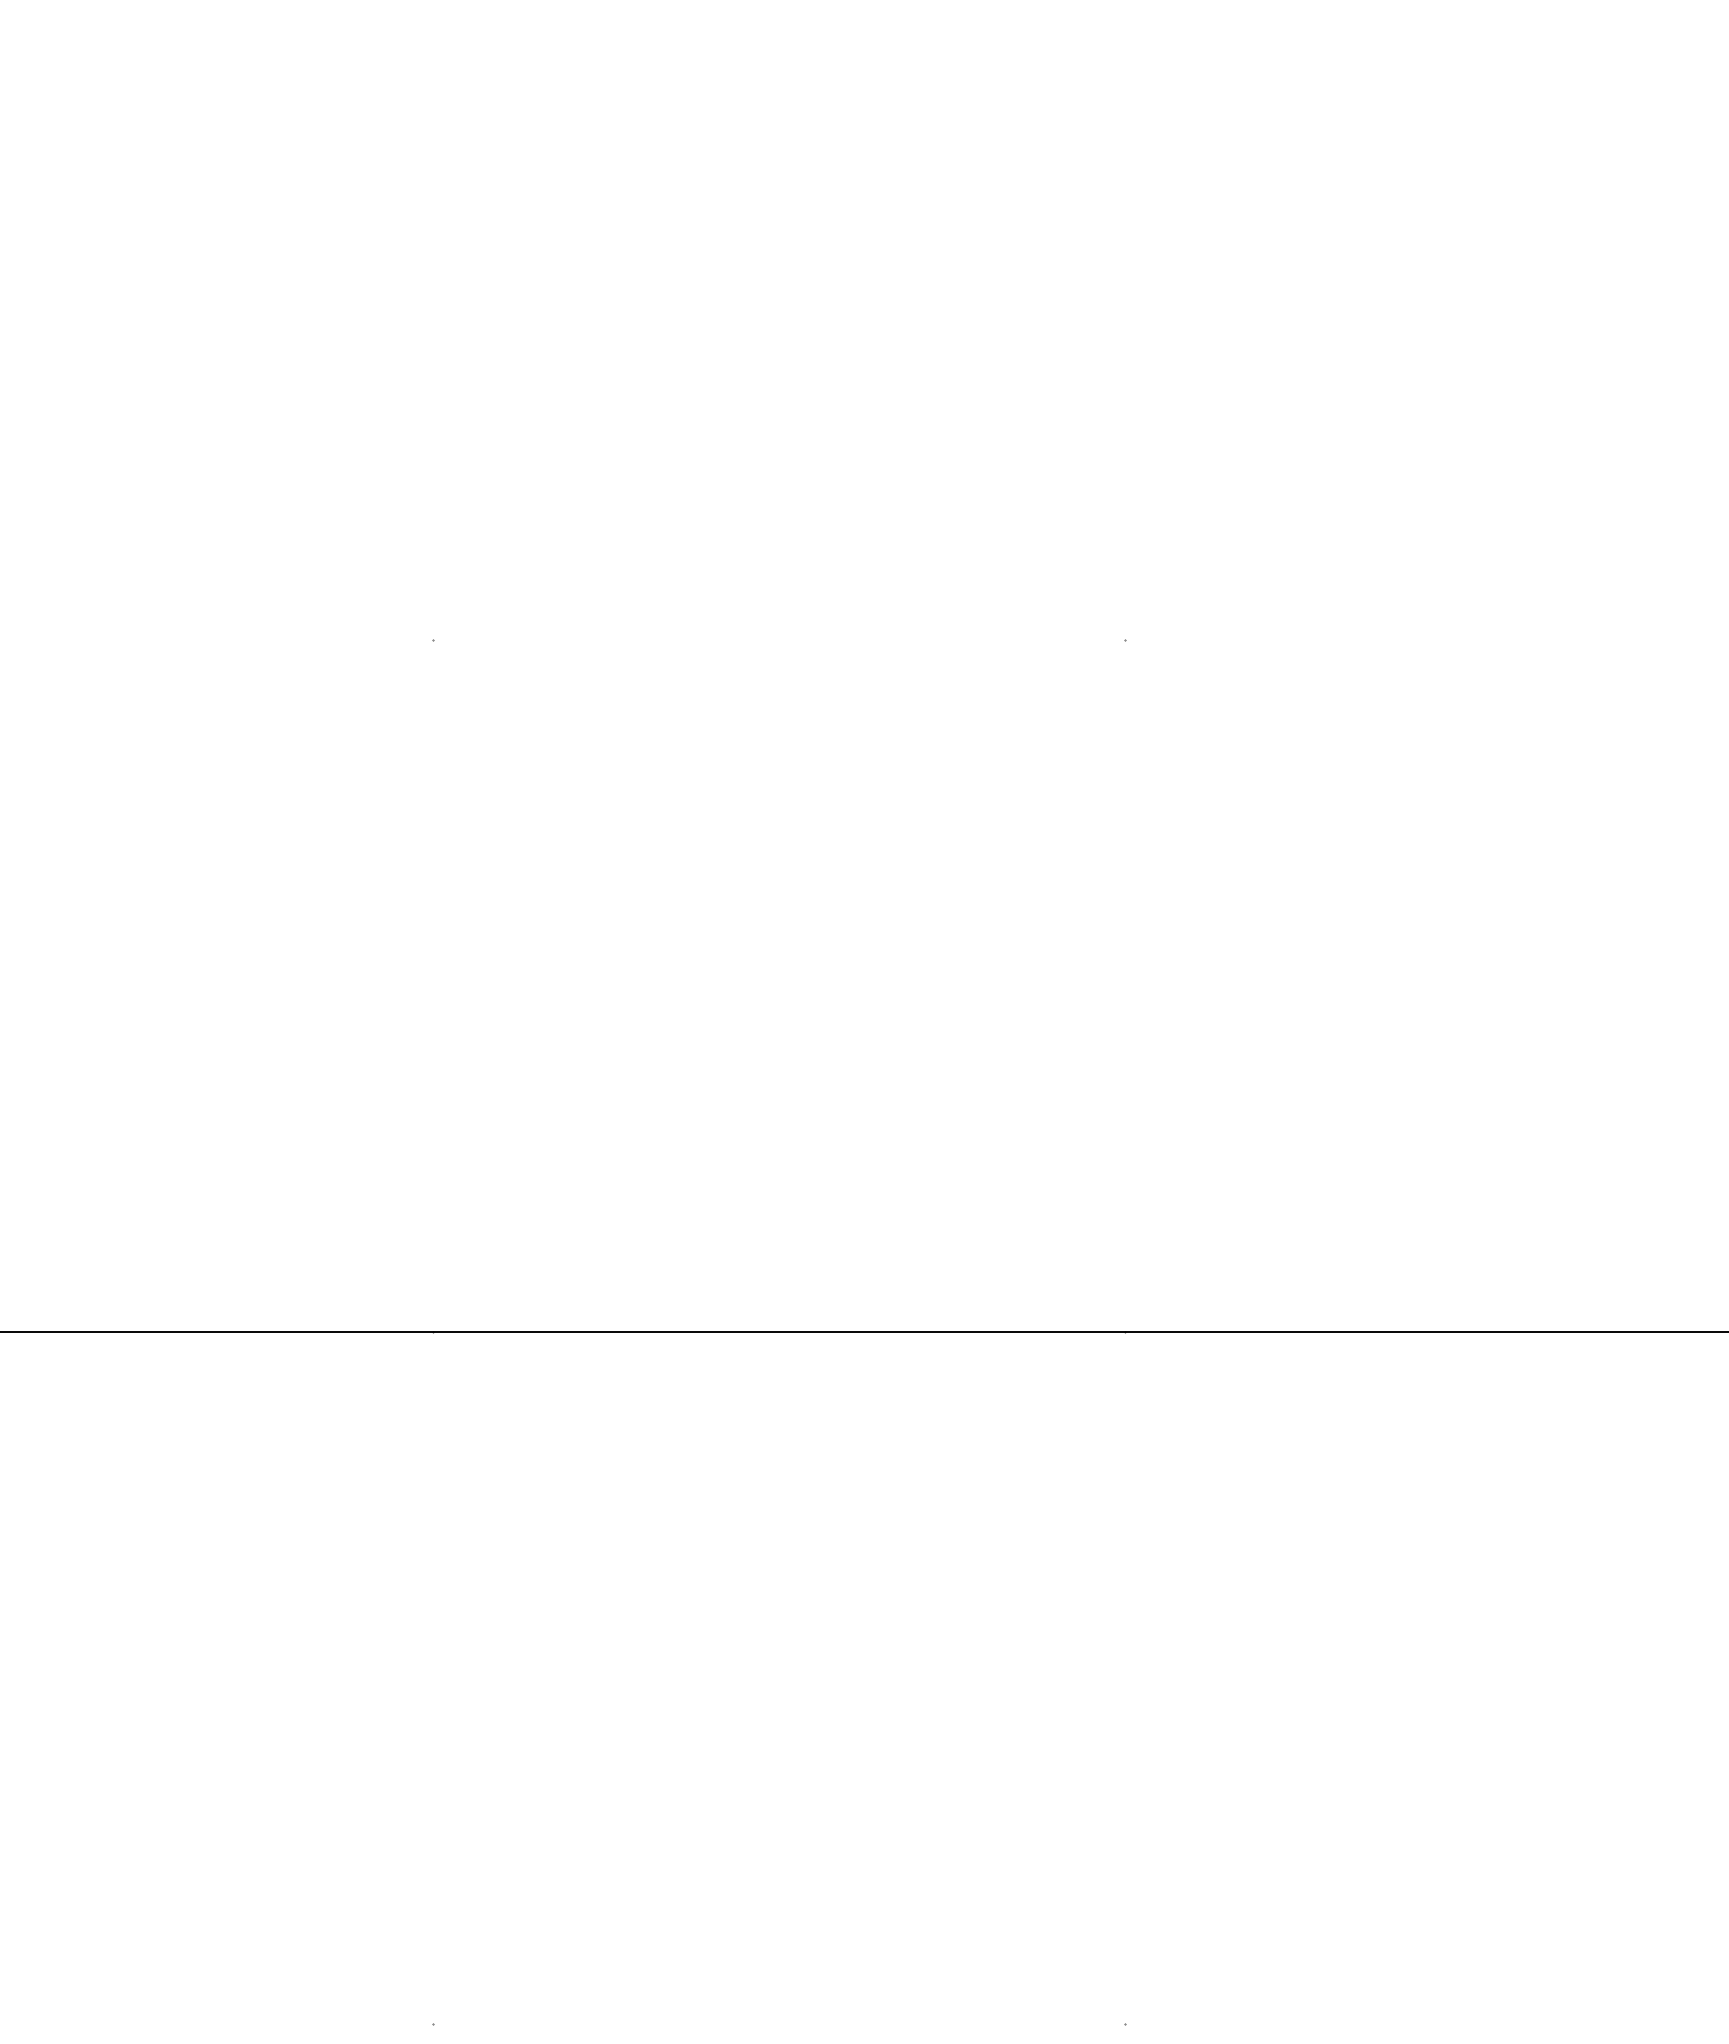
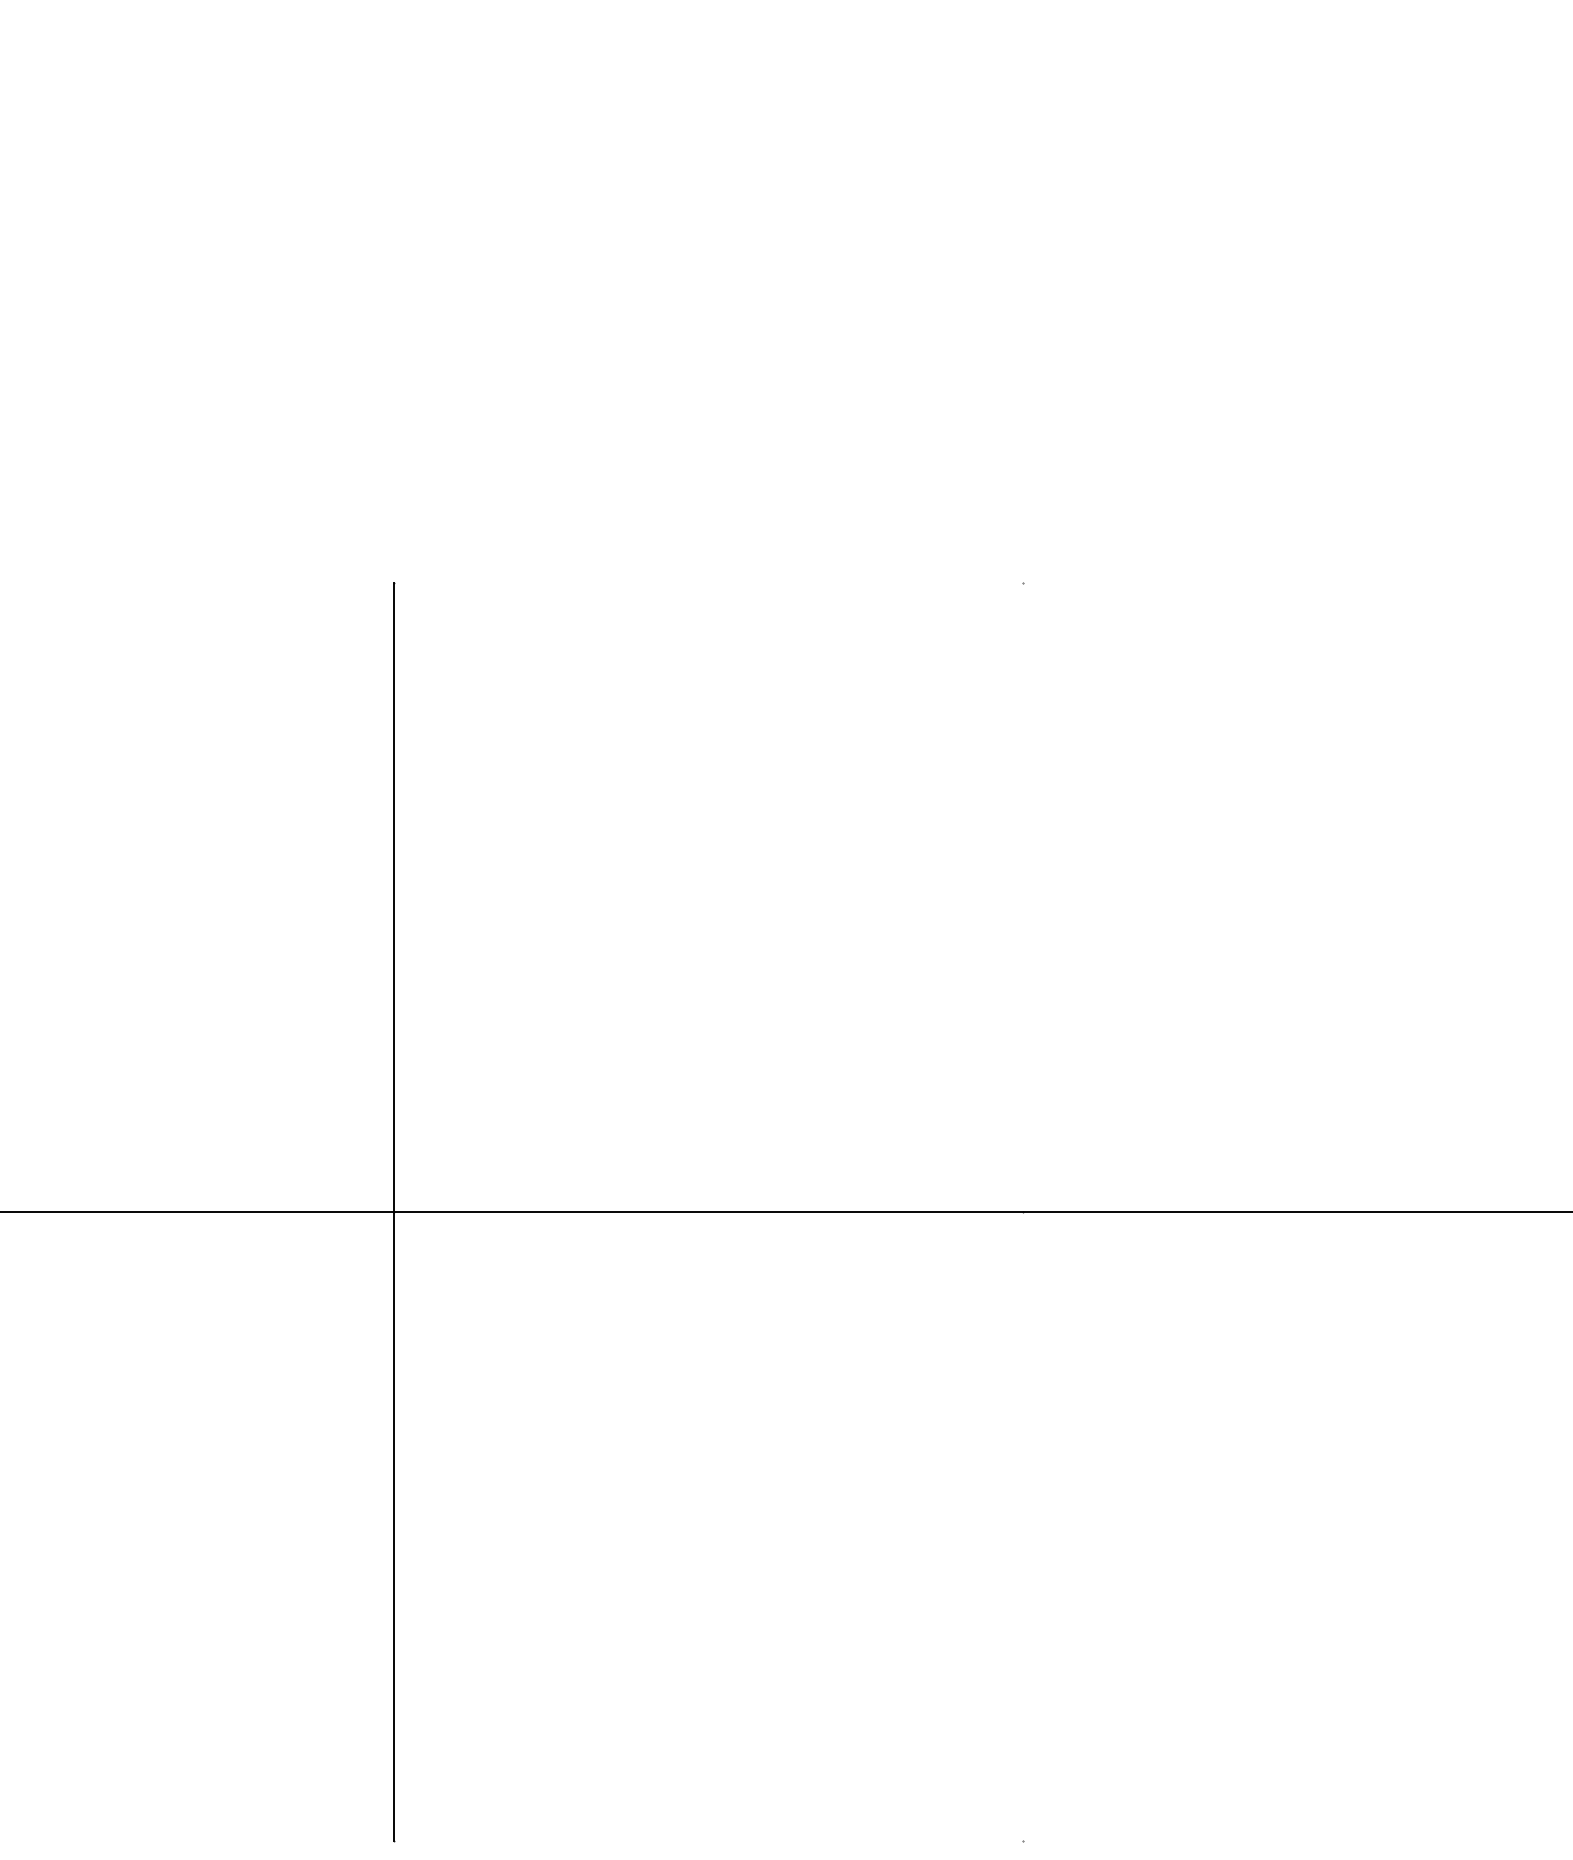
line: (432, 1331) -> (393, 1211), added

